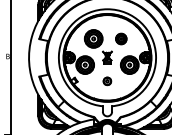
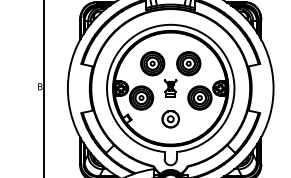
part: (121, 38) -> (188, 63), size x1.67
part: (107, 81) -> (170, 119), size x1.67

